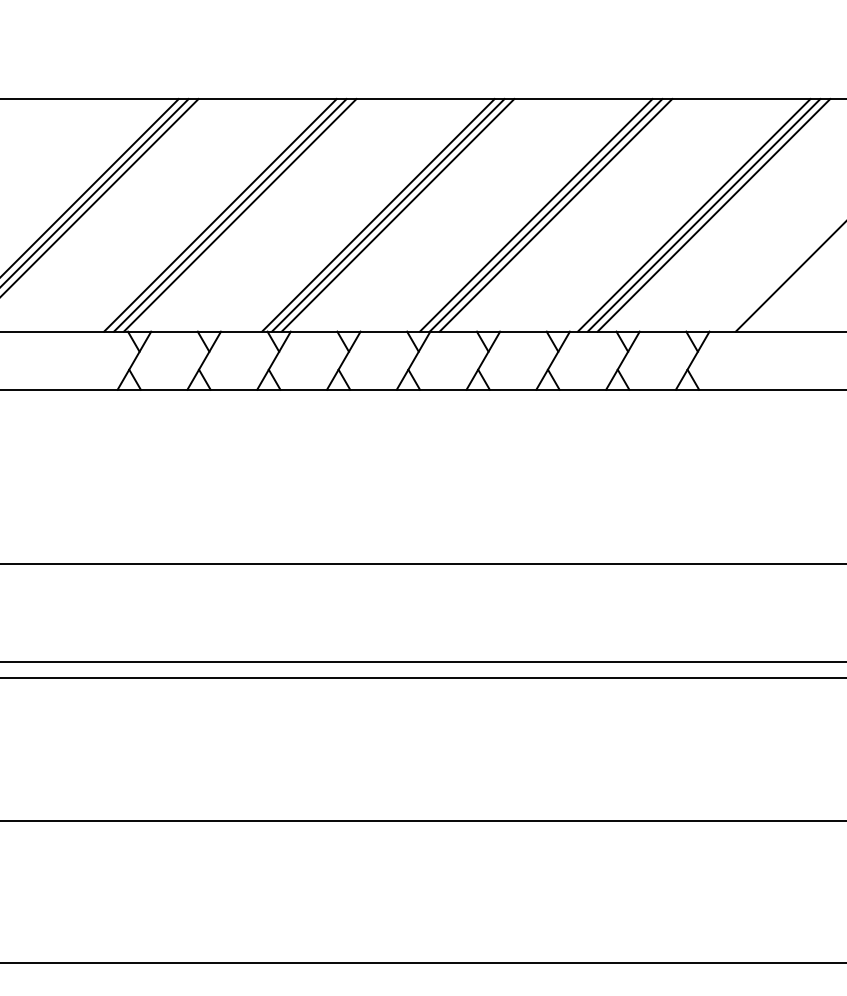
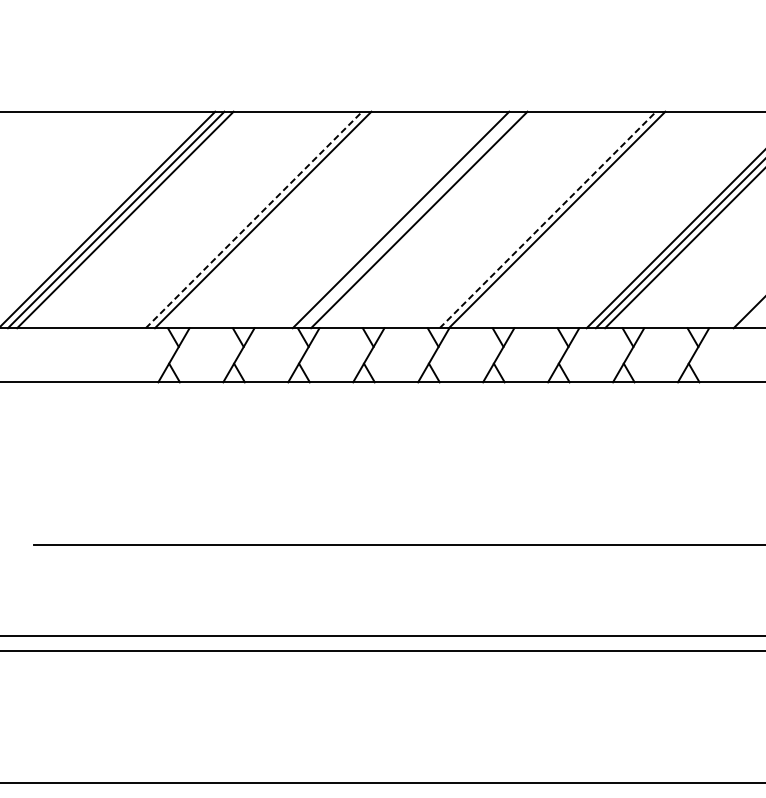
line: (220, 214) -> (254, 219), solid -> dashed
line: (536, 214) -> (548, 219), solid -> dashed
line: (239, 215) -> (271, 220), removed
line: (387, 215) -> (409, 220), removed
line: (555, 215) -> (565, 220), removed

